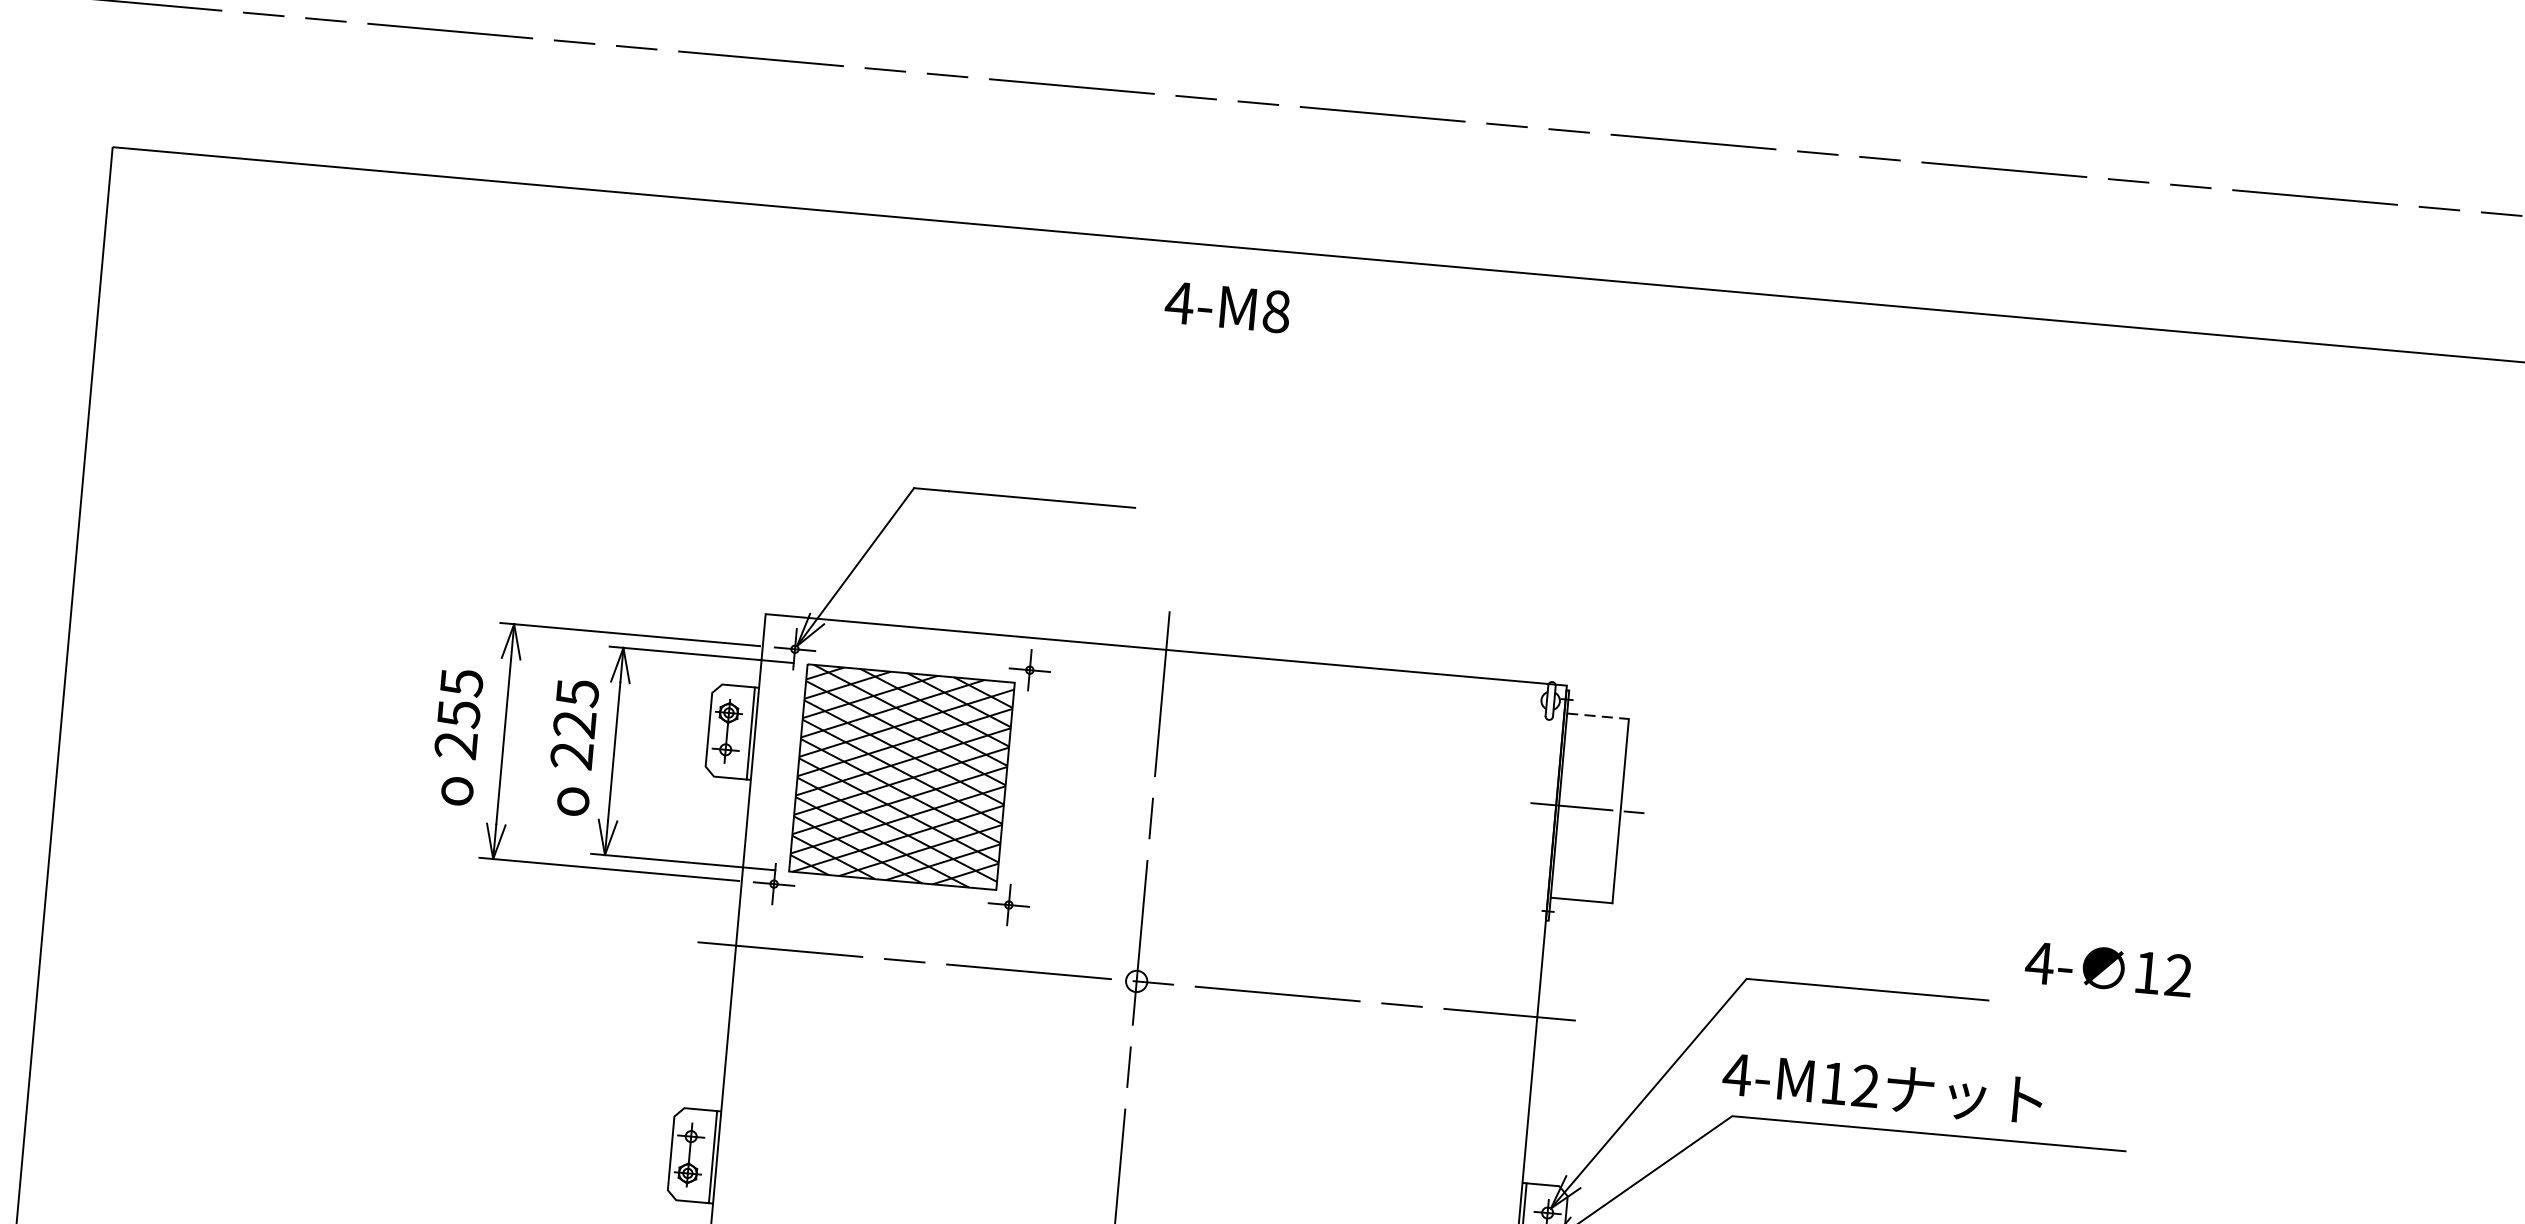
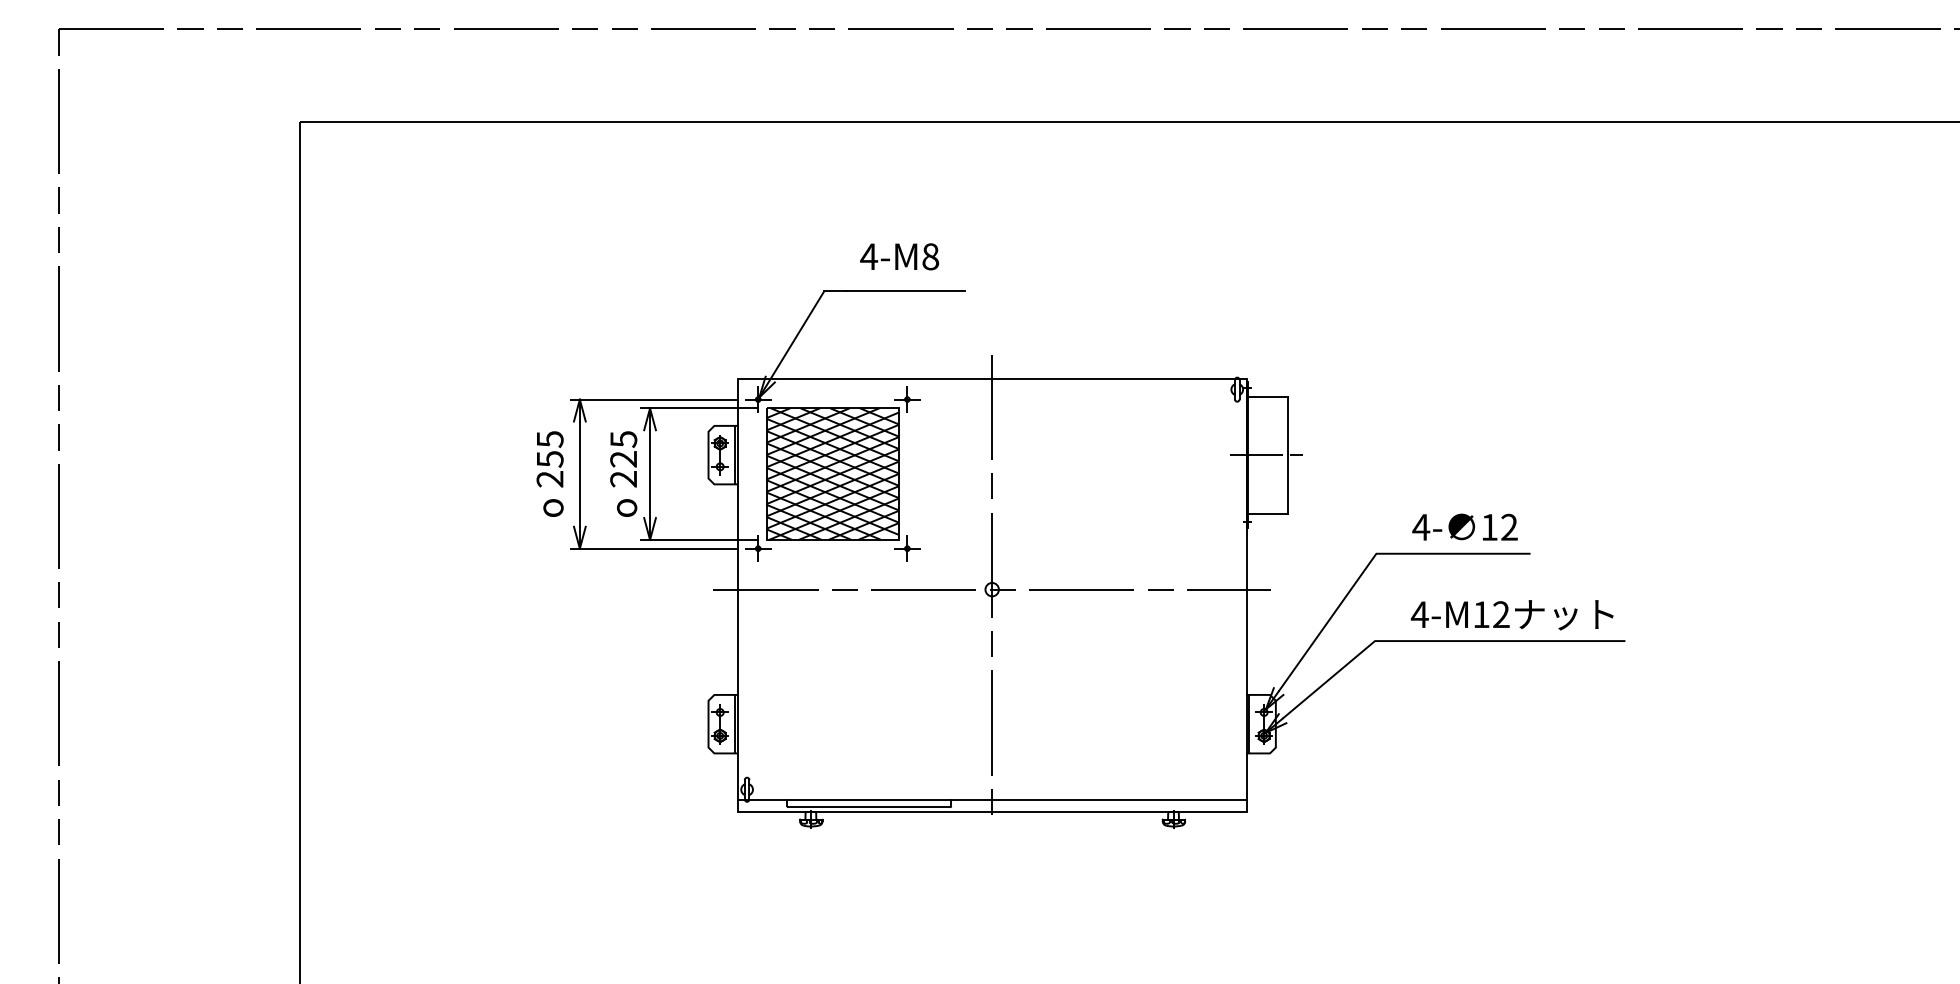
text: (1227, 306) -> (899, 256), moved
line: (1597, 715) -> (1267, 396), dashed -> solid
text: (2108, 967) -> (1464, 526), moved
text: (1881, 1088) -> (1511, 615), moved

